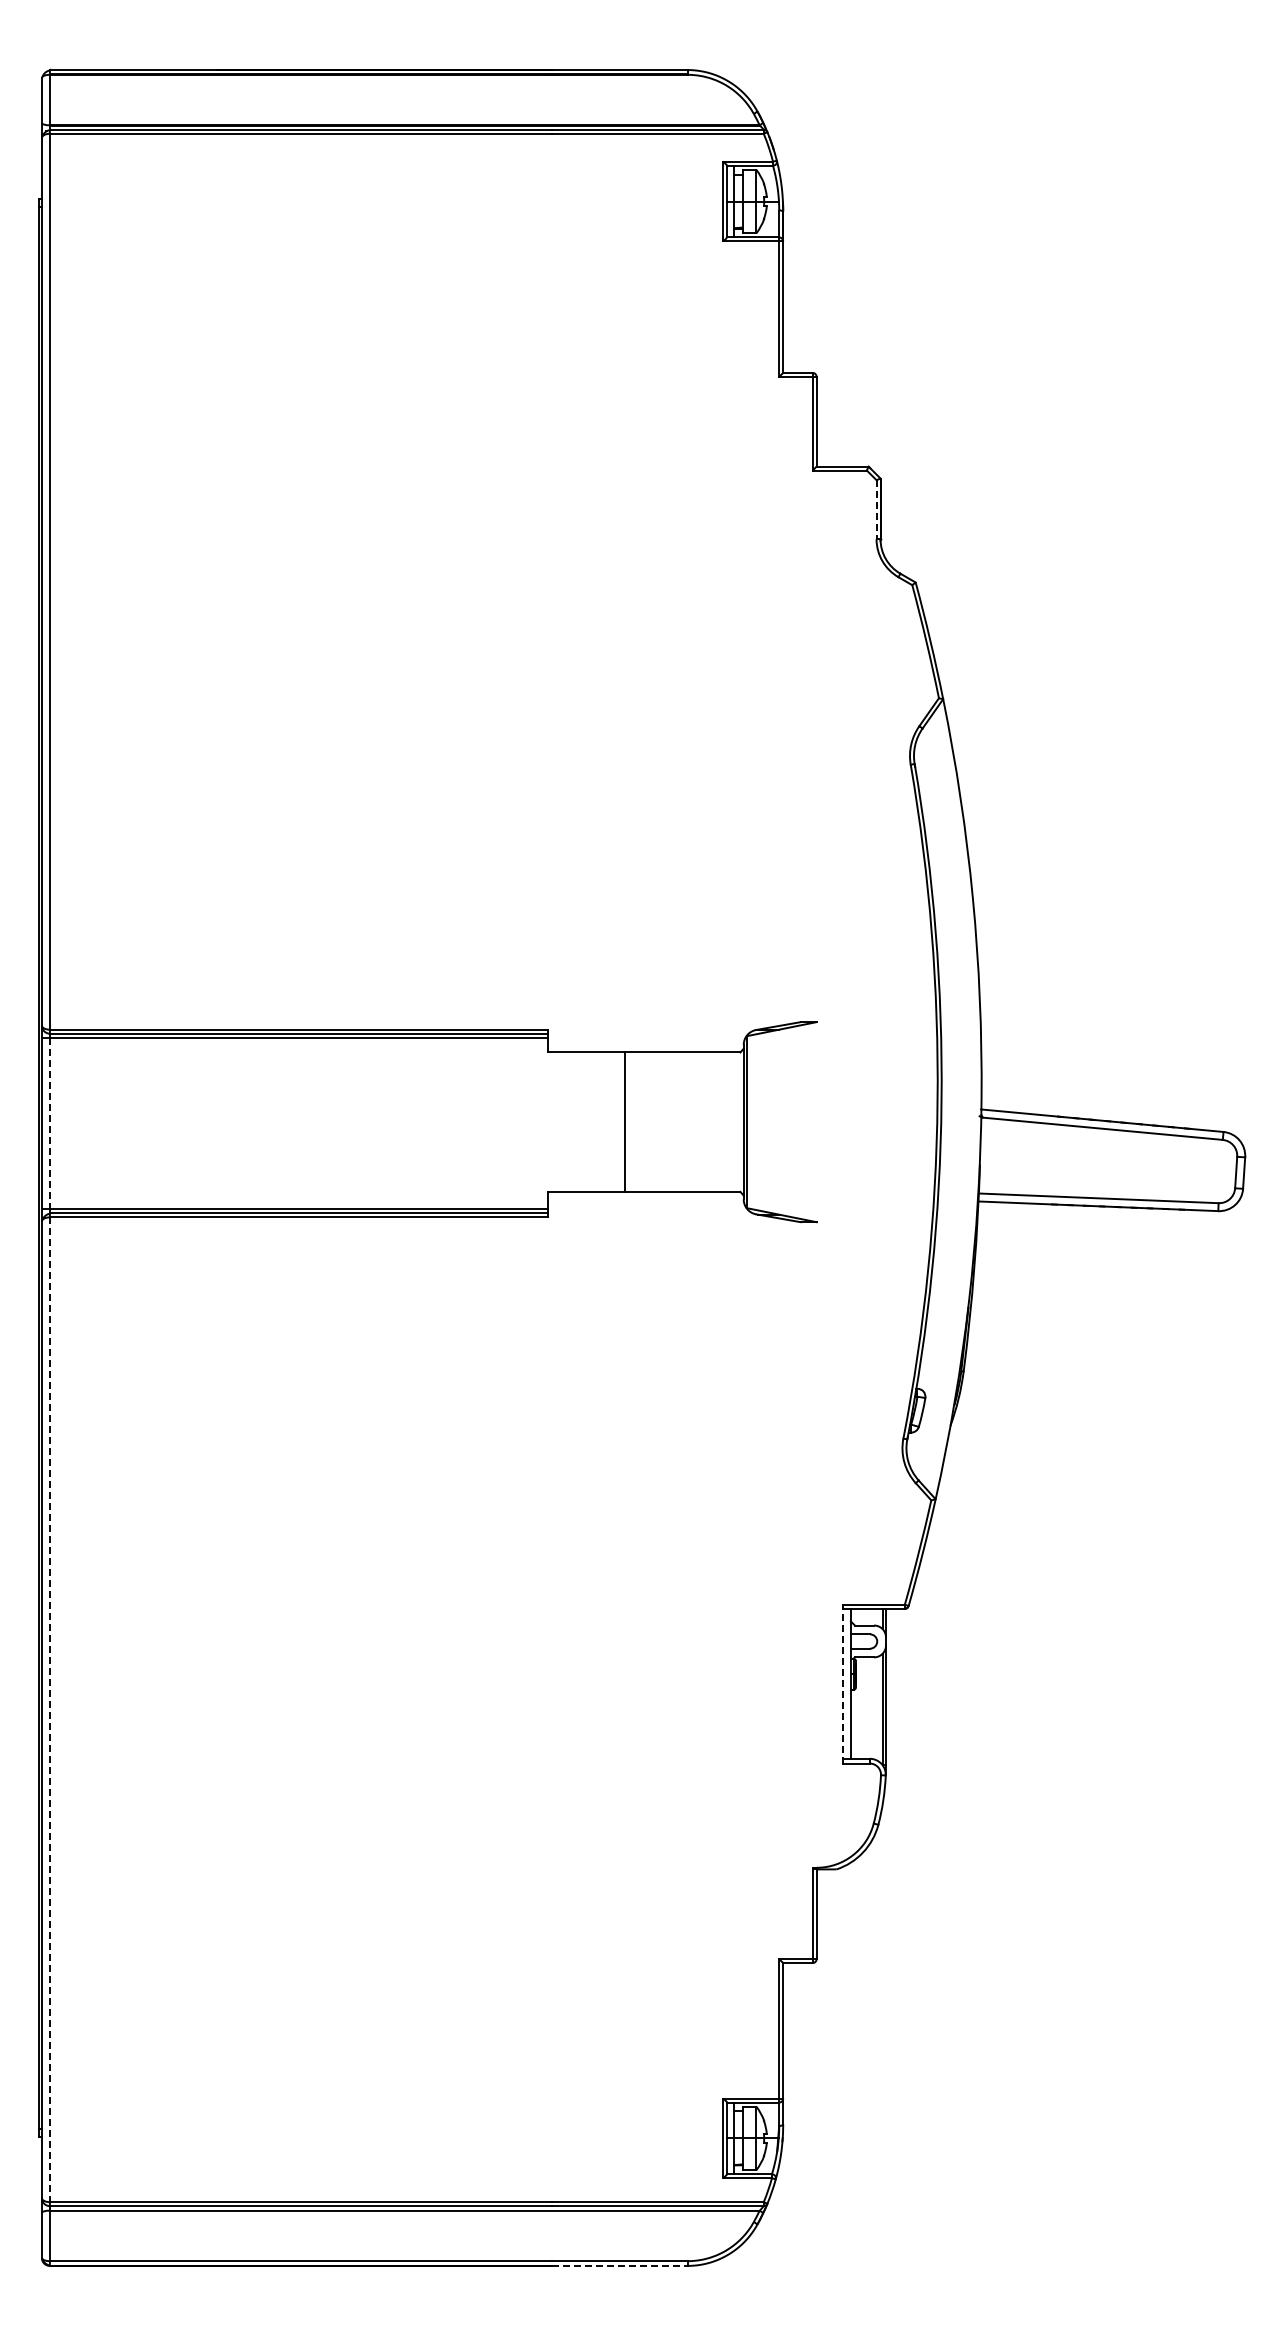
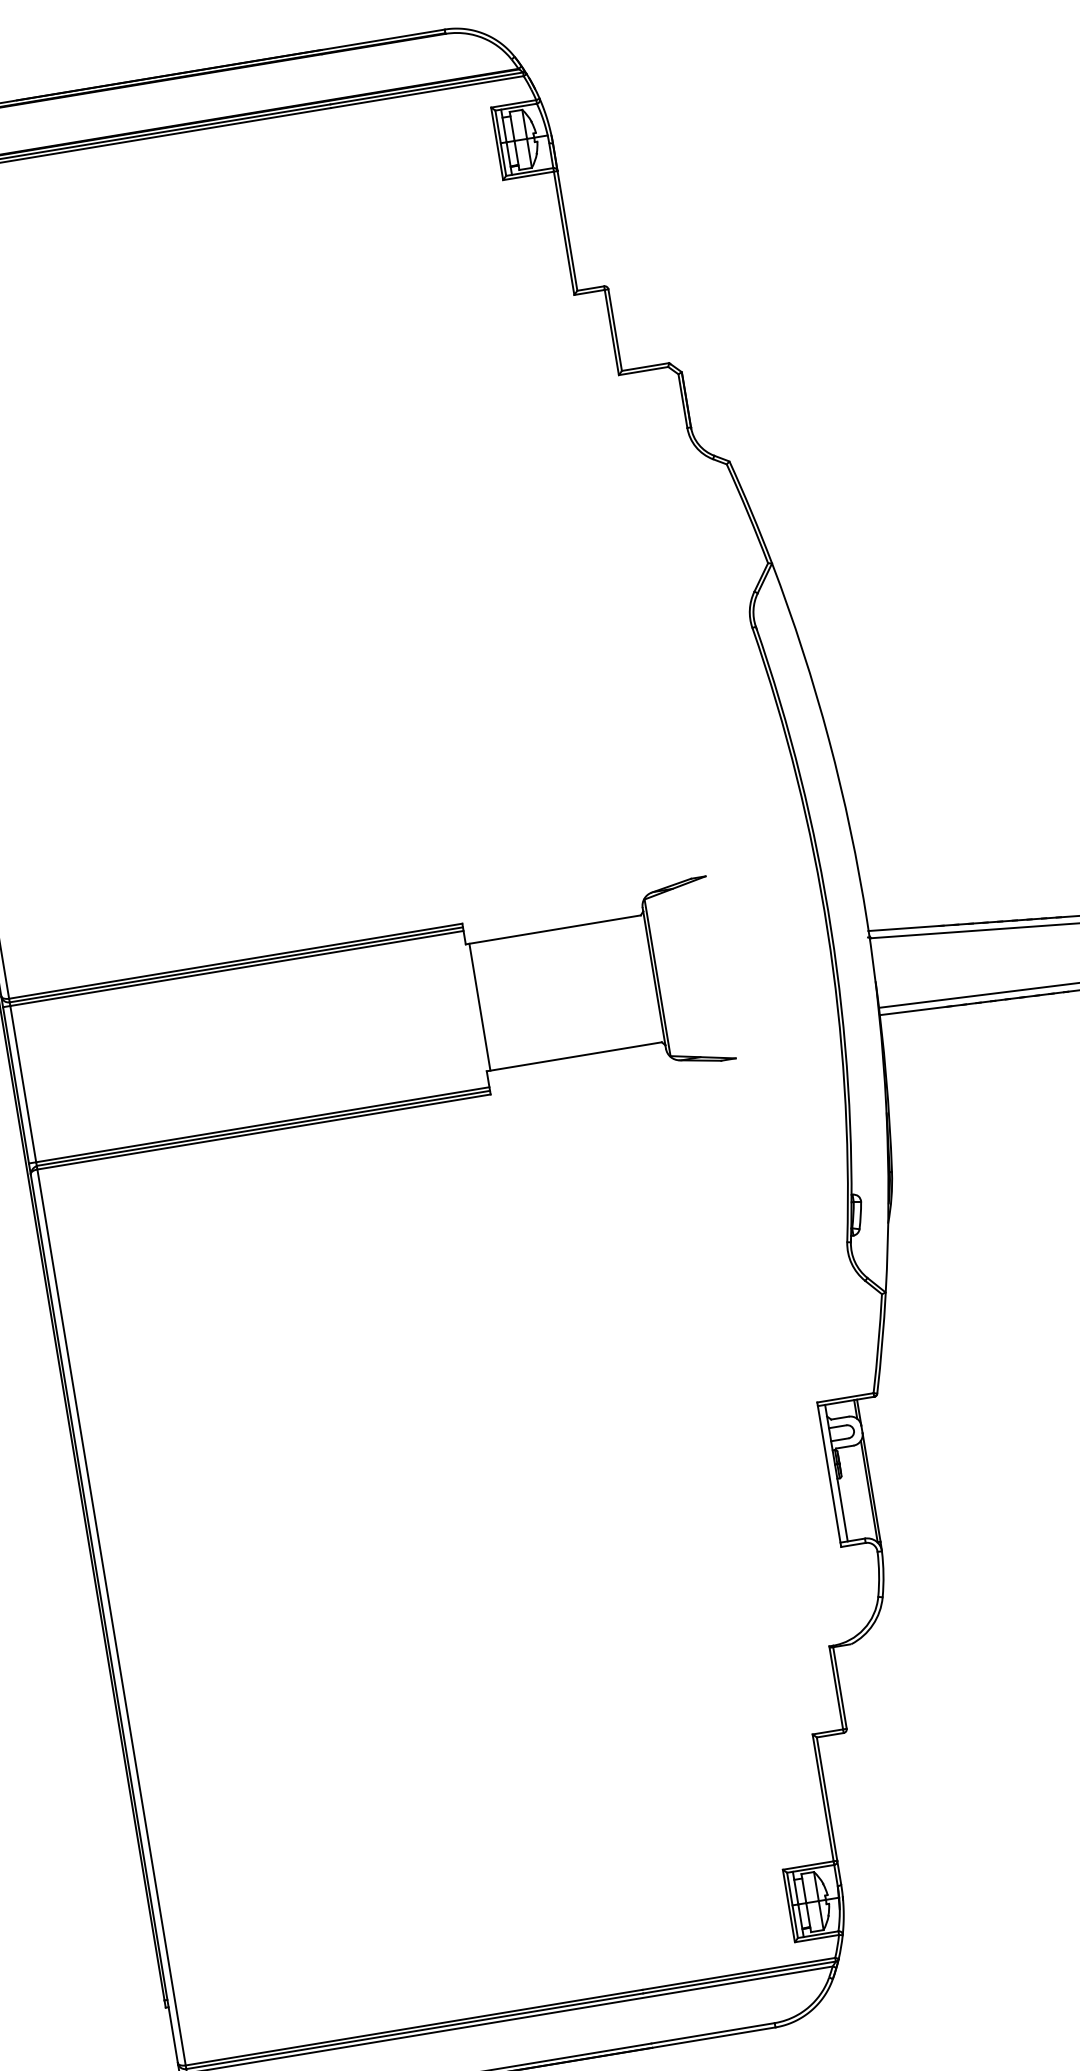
line: (876, 509) -> (682, 400), dashed -> solid
line: (625, 1121) -> (480, 1006), moved
line: (49, 1123) -> (22, 1084), dashed -> solid
line: (842, 1683) -> (828, 1474), dashed -> solid
line: (49, 1710) -> (111, 1618), dashed -> solid
line: (619, 2265) -> (713, 2037), dashed -> solid

